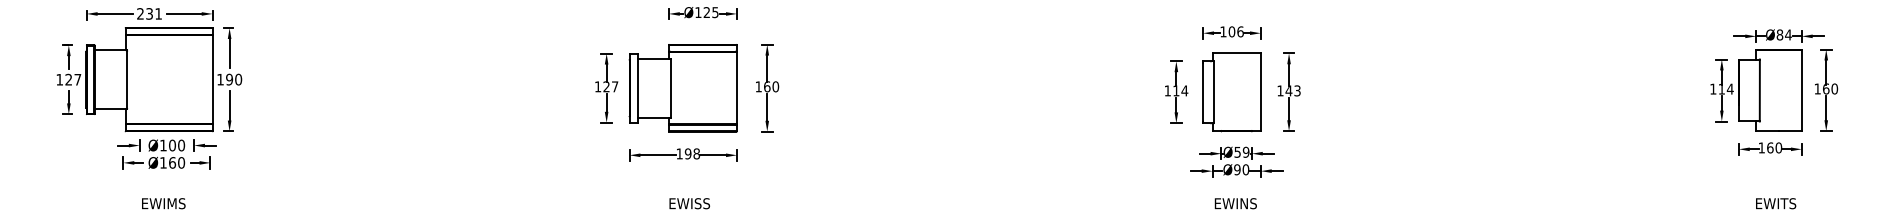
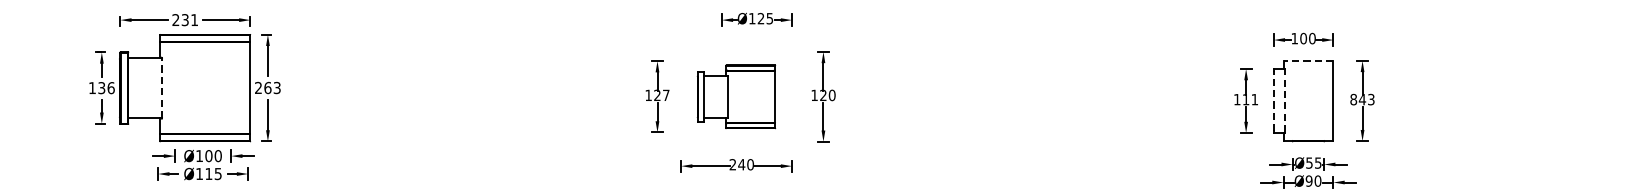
text: (1240, 31) -> (1312, 38), 106 -> 100
line: (1236, 53) -> (1308, 60), solid -> dashed
text: (73, 79) -> (106, 87), 127 -> 136
line: (127, 79) -> (162, 87), solid -> dashed
text: (229, 79) -> (267, 87), 190 -> 263
text: (767, 86) -> (823, 95), 160 -> 120
part: (682, 88) -> (735, 97), size x0.7
text: (1184, 90) -> (1254, 99), 114 -> 111
text: (1280, 90) -> (1353, 99), 143 -> 843
line: (1203, 91) -> (1274, 100), solid -> dashed
line: (1214, 91) -> (1285, 100), solid -> dashed
text: (1245, 151) -> (1317, 162), Ø59 -> Ø55
text: (688, 153) -> (742, 164), 198 -> 240
text: (177, 162) -> (214, 173), Ø160 -> Ø115

